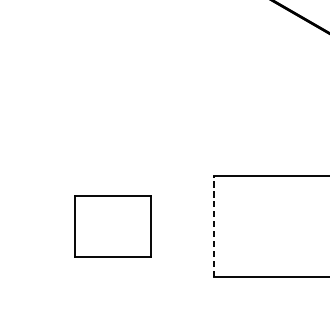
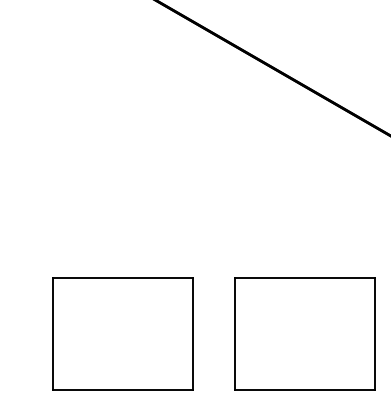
part: (112, 226) -> (122, 333), size x1.67
line: (213, 226) -> (234, 333), dashed -> solid

